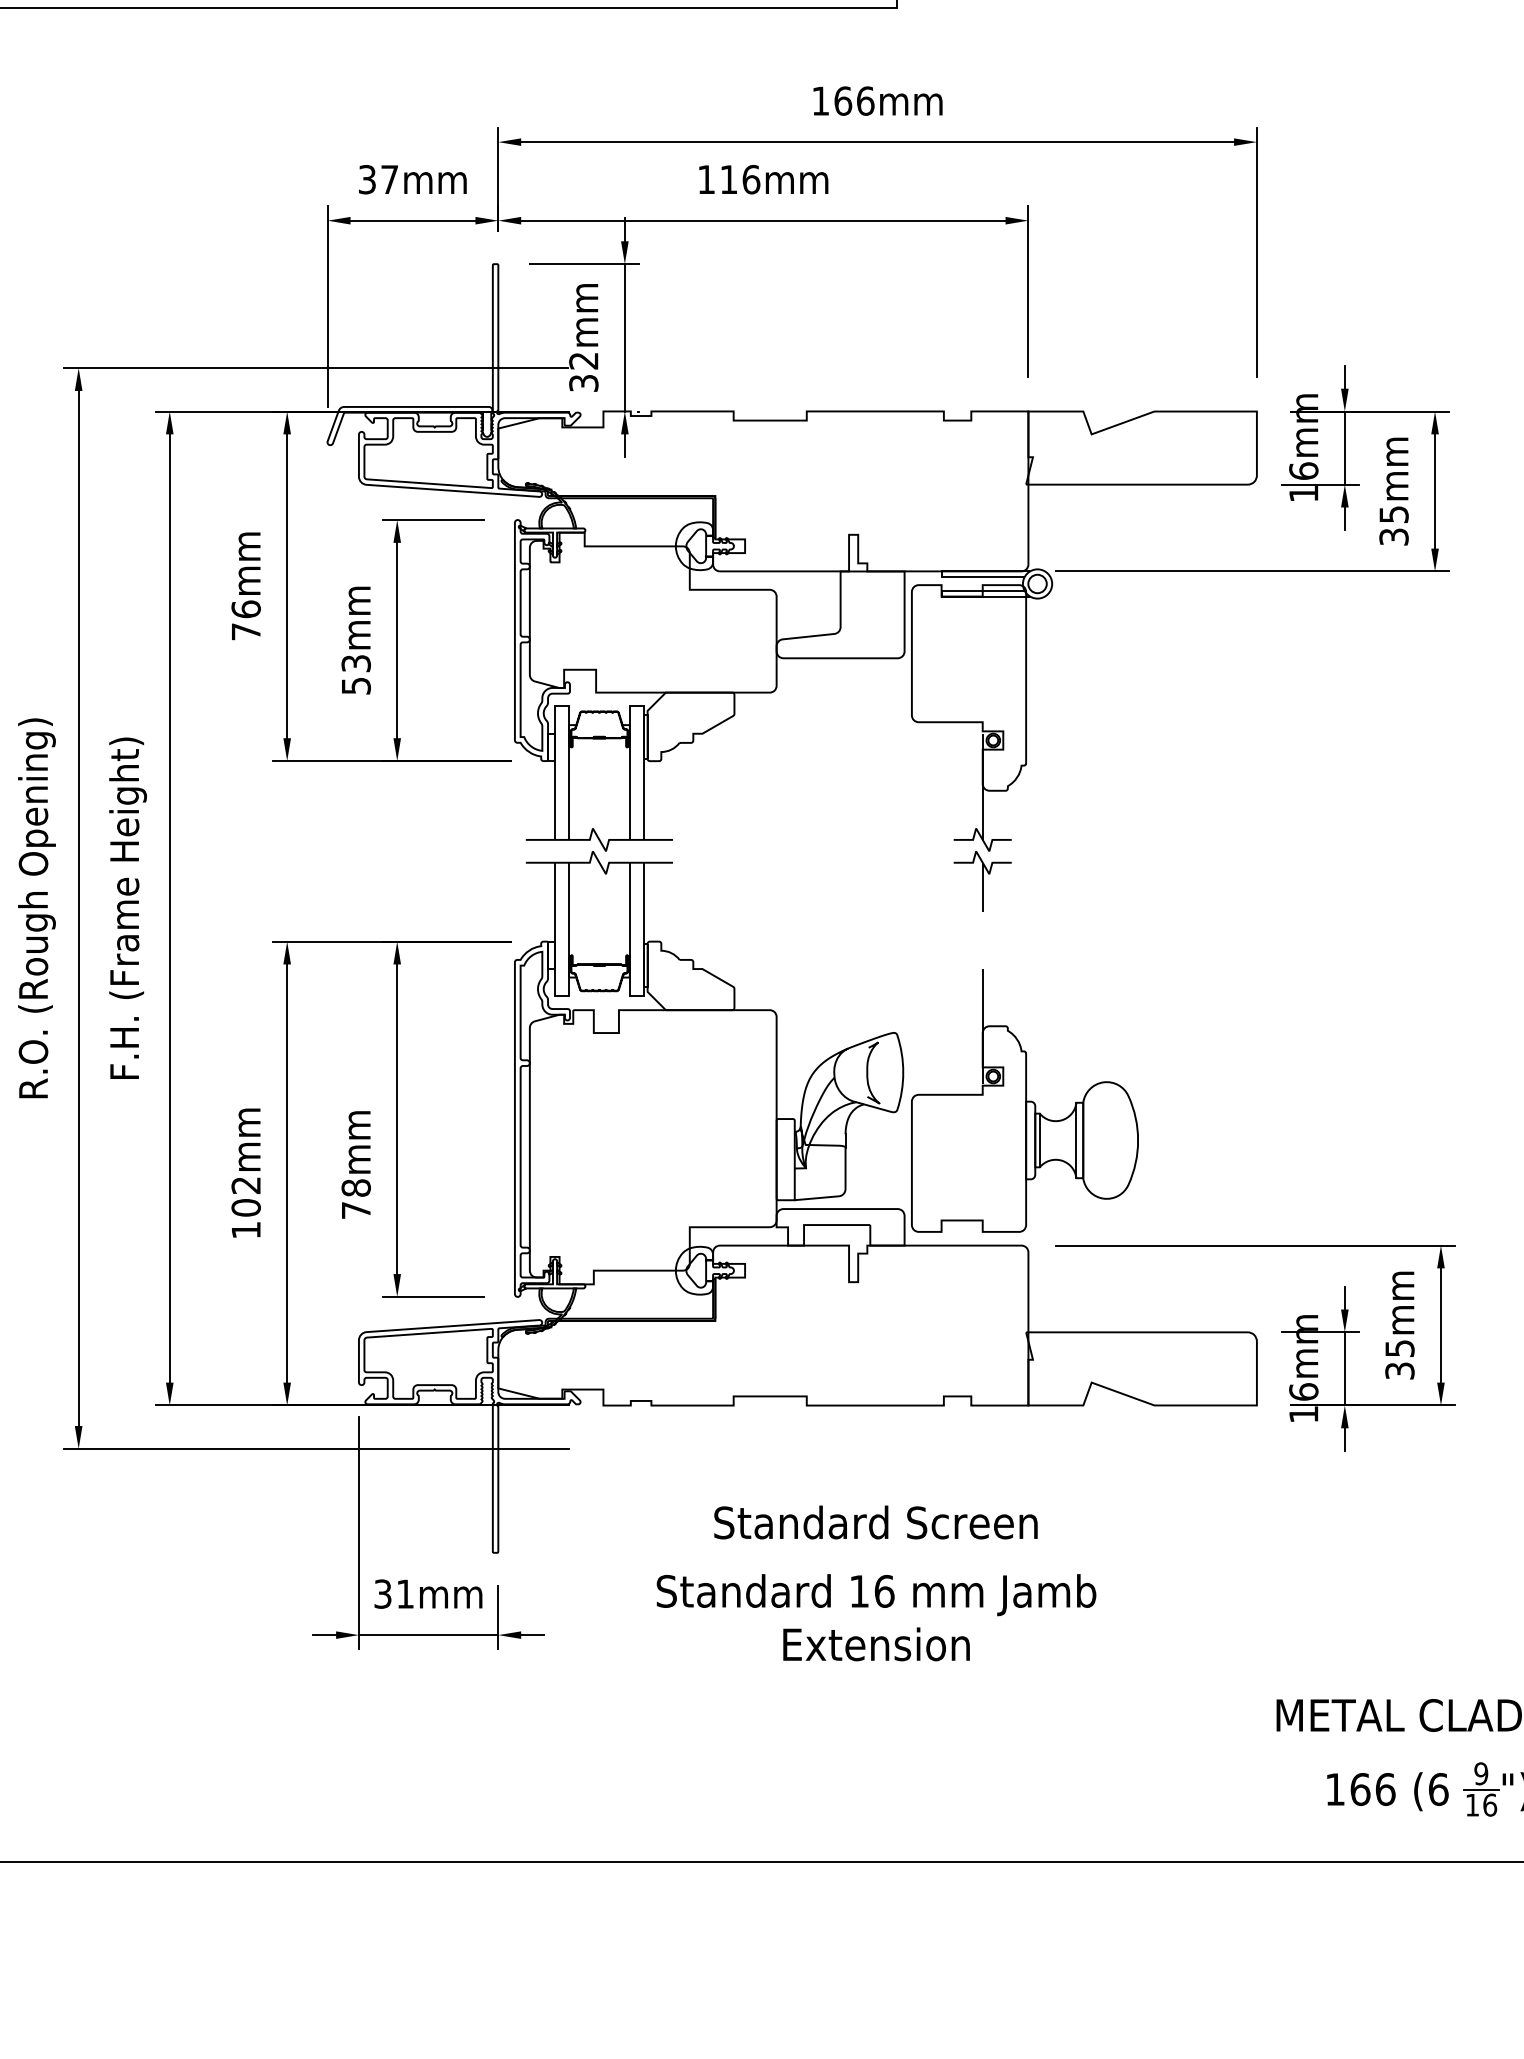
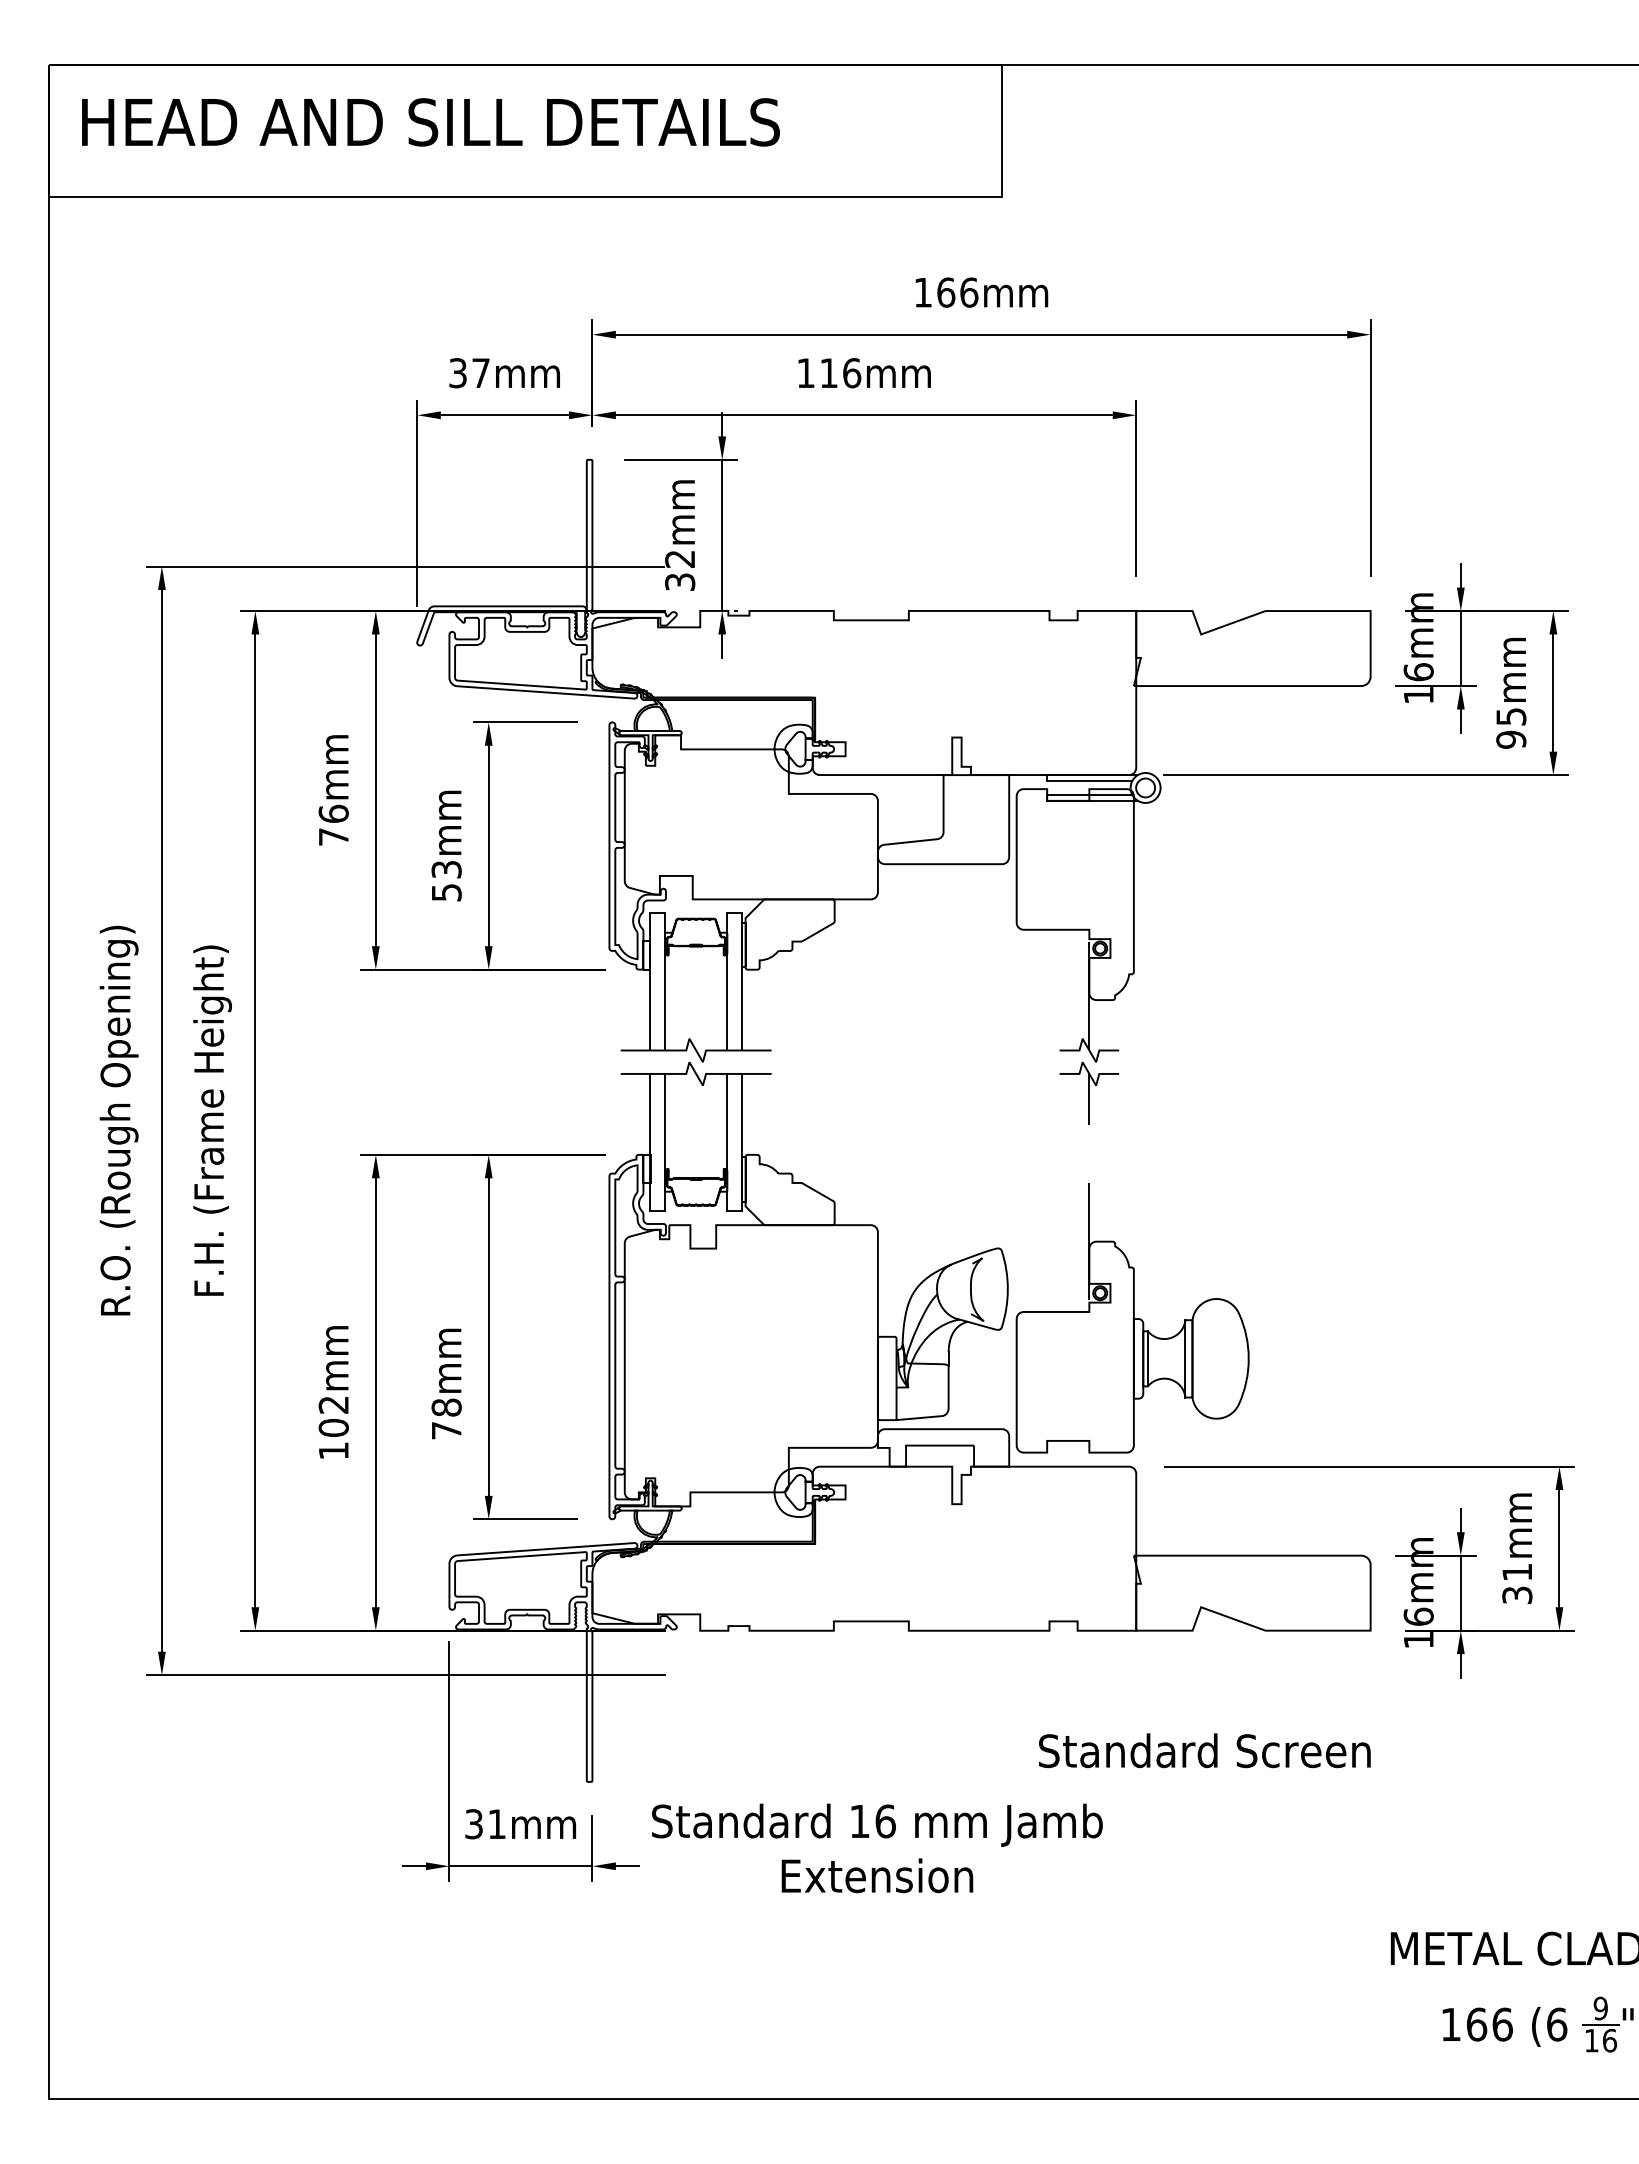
text: (1394, 536) -> (1511, 739), 35mm -> 95mm
text: (1400, 1348) -> (1517, 1572), 35mm -> 31mm
text: (875, 1522) -> (1204, 1750), moved
text: (876, 1617) -> (877, 1848), moved

